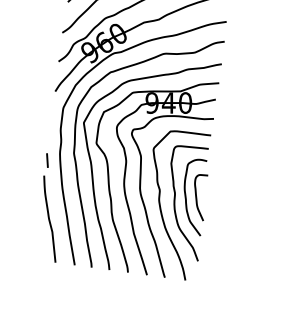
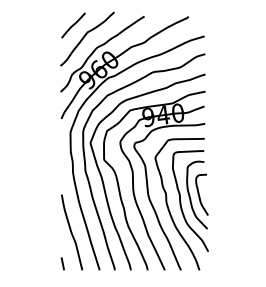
line: (47, 160) -> (62, 263), moved

